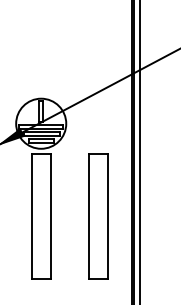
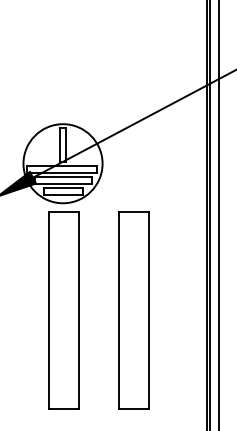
part: (98, 216) -> (132, 310), moved

